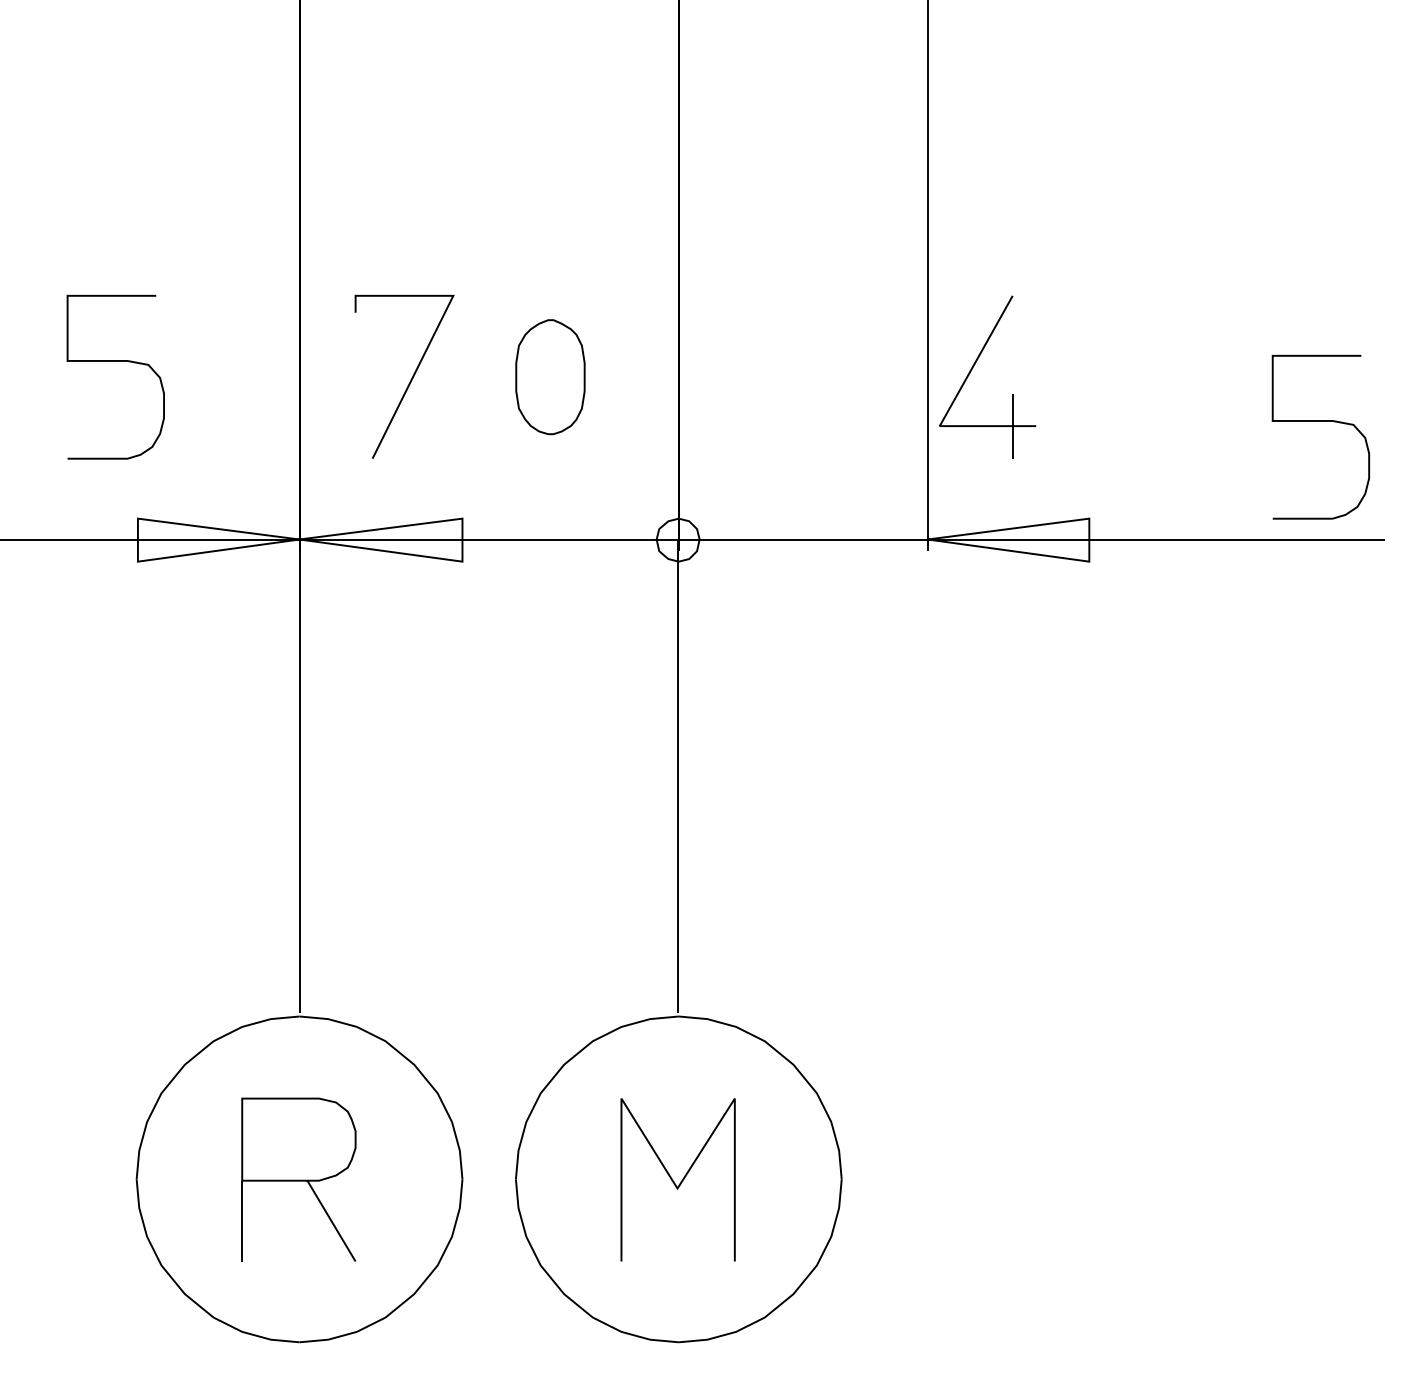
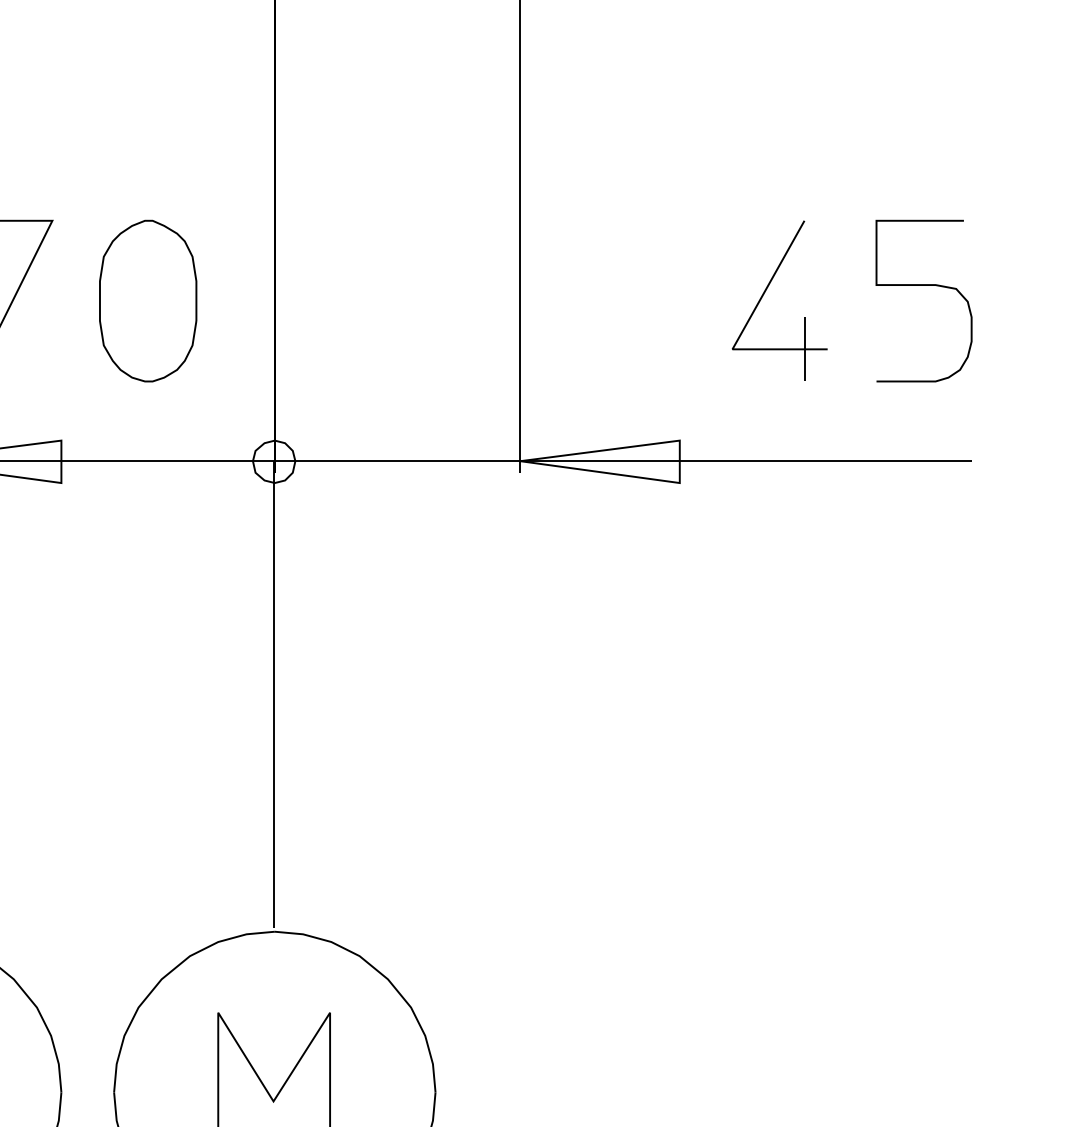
part: (973, 368) -> (765, 292), moved
part: (550, 376) -> (148, 300), size x1.43
curve: (1320, 421) -> (923, 285), moved

